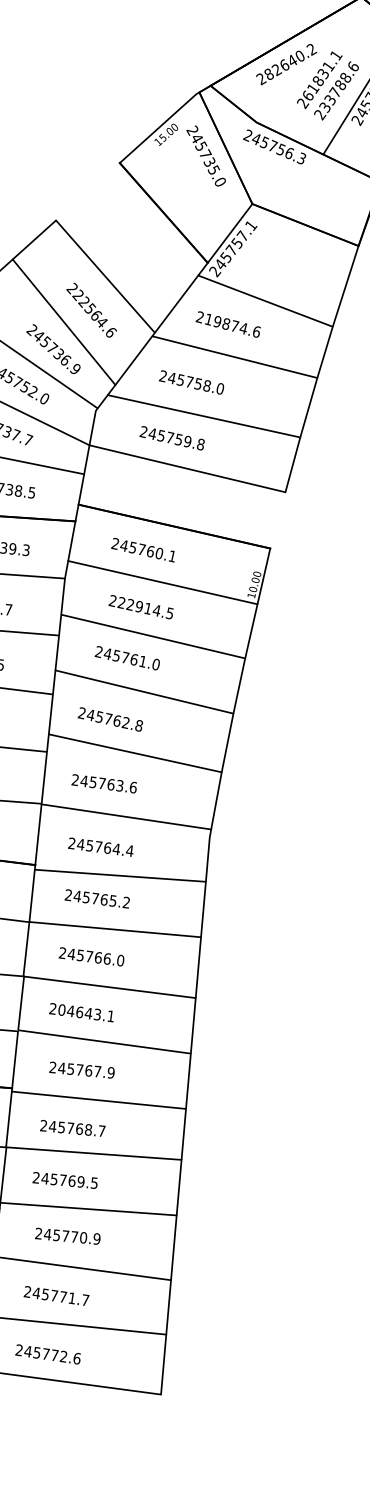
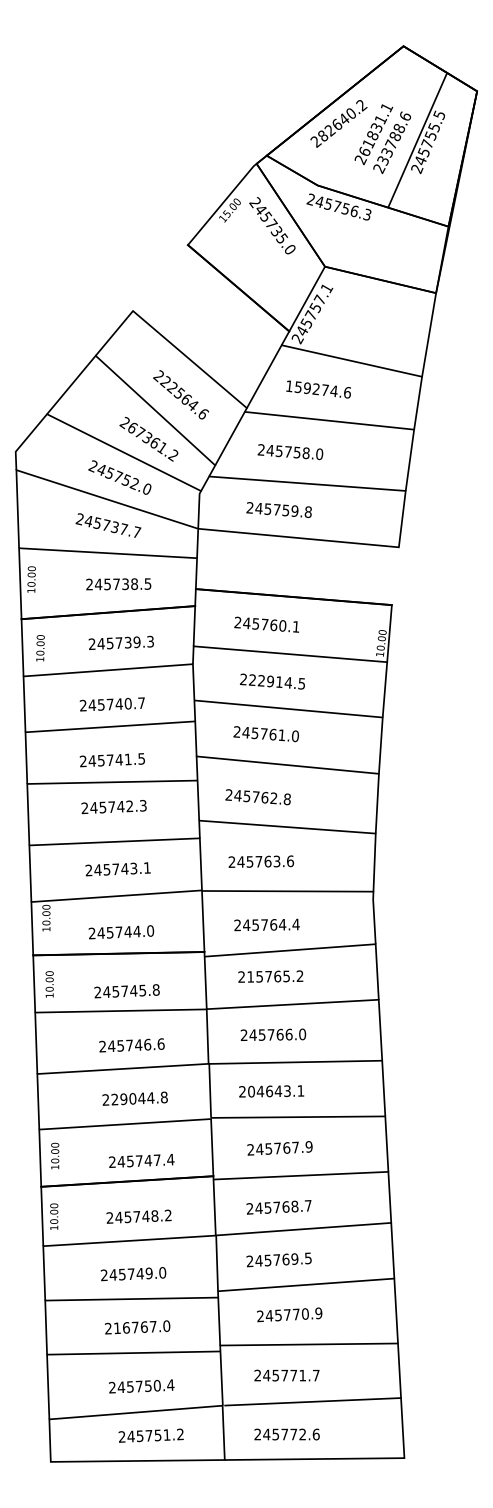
text: (212, 320) -> (302, 387), 219874.6 -> 159274.6
text: (56, 352) -> (152, 441), 245736.9 -> 267361.2
text: (77, 895) -> (250, 976), 245765.2 -> 215765.2

